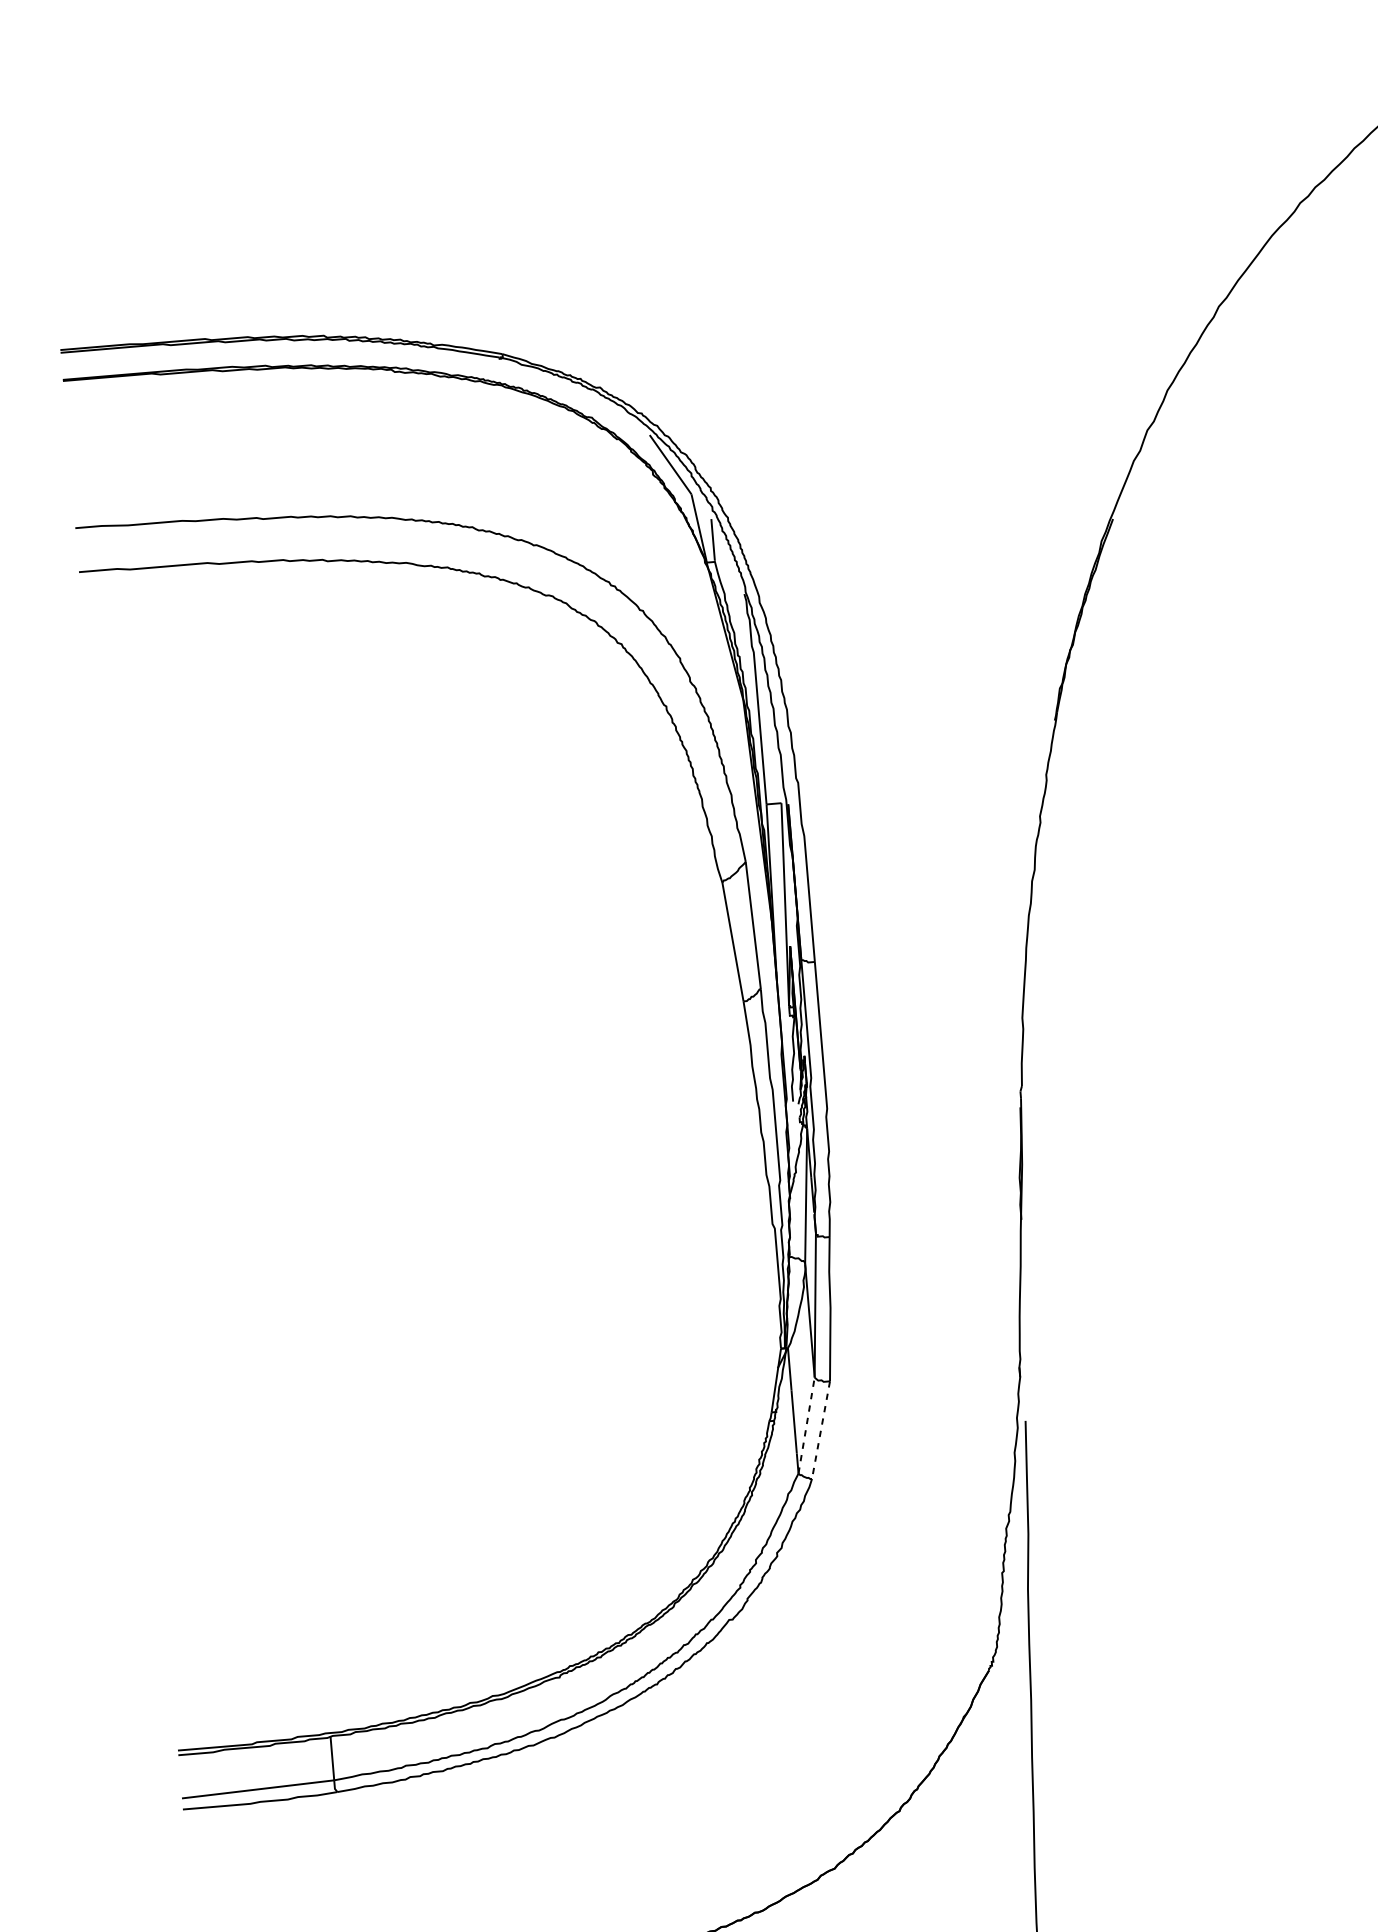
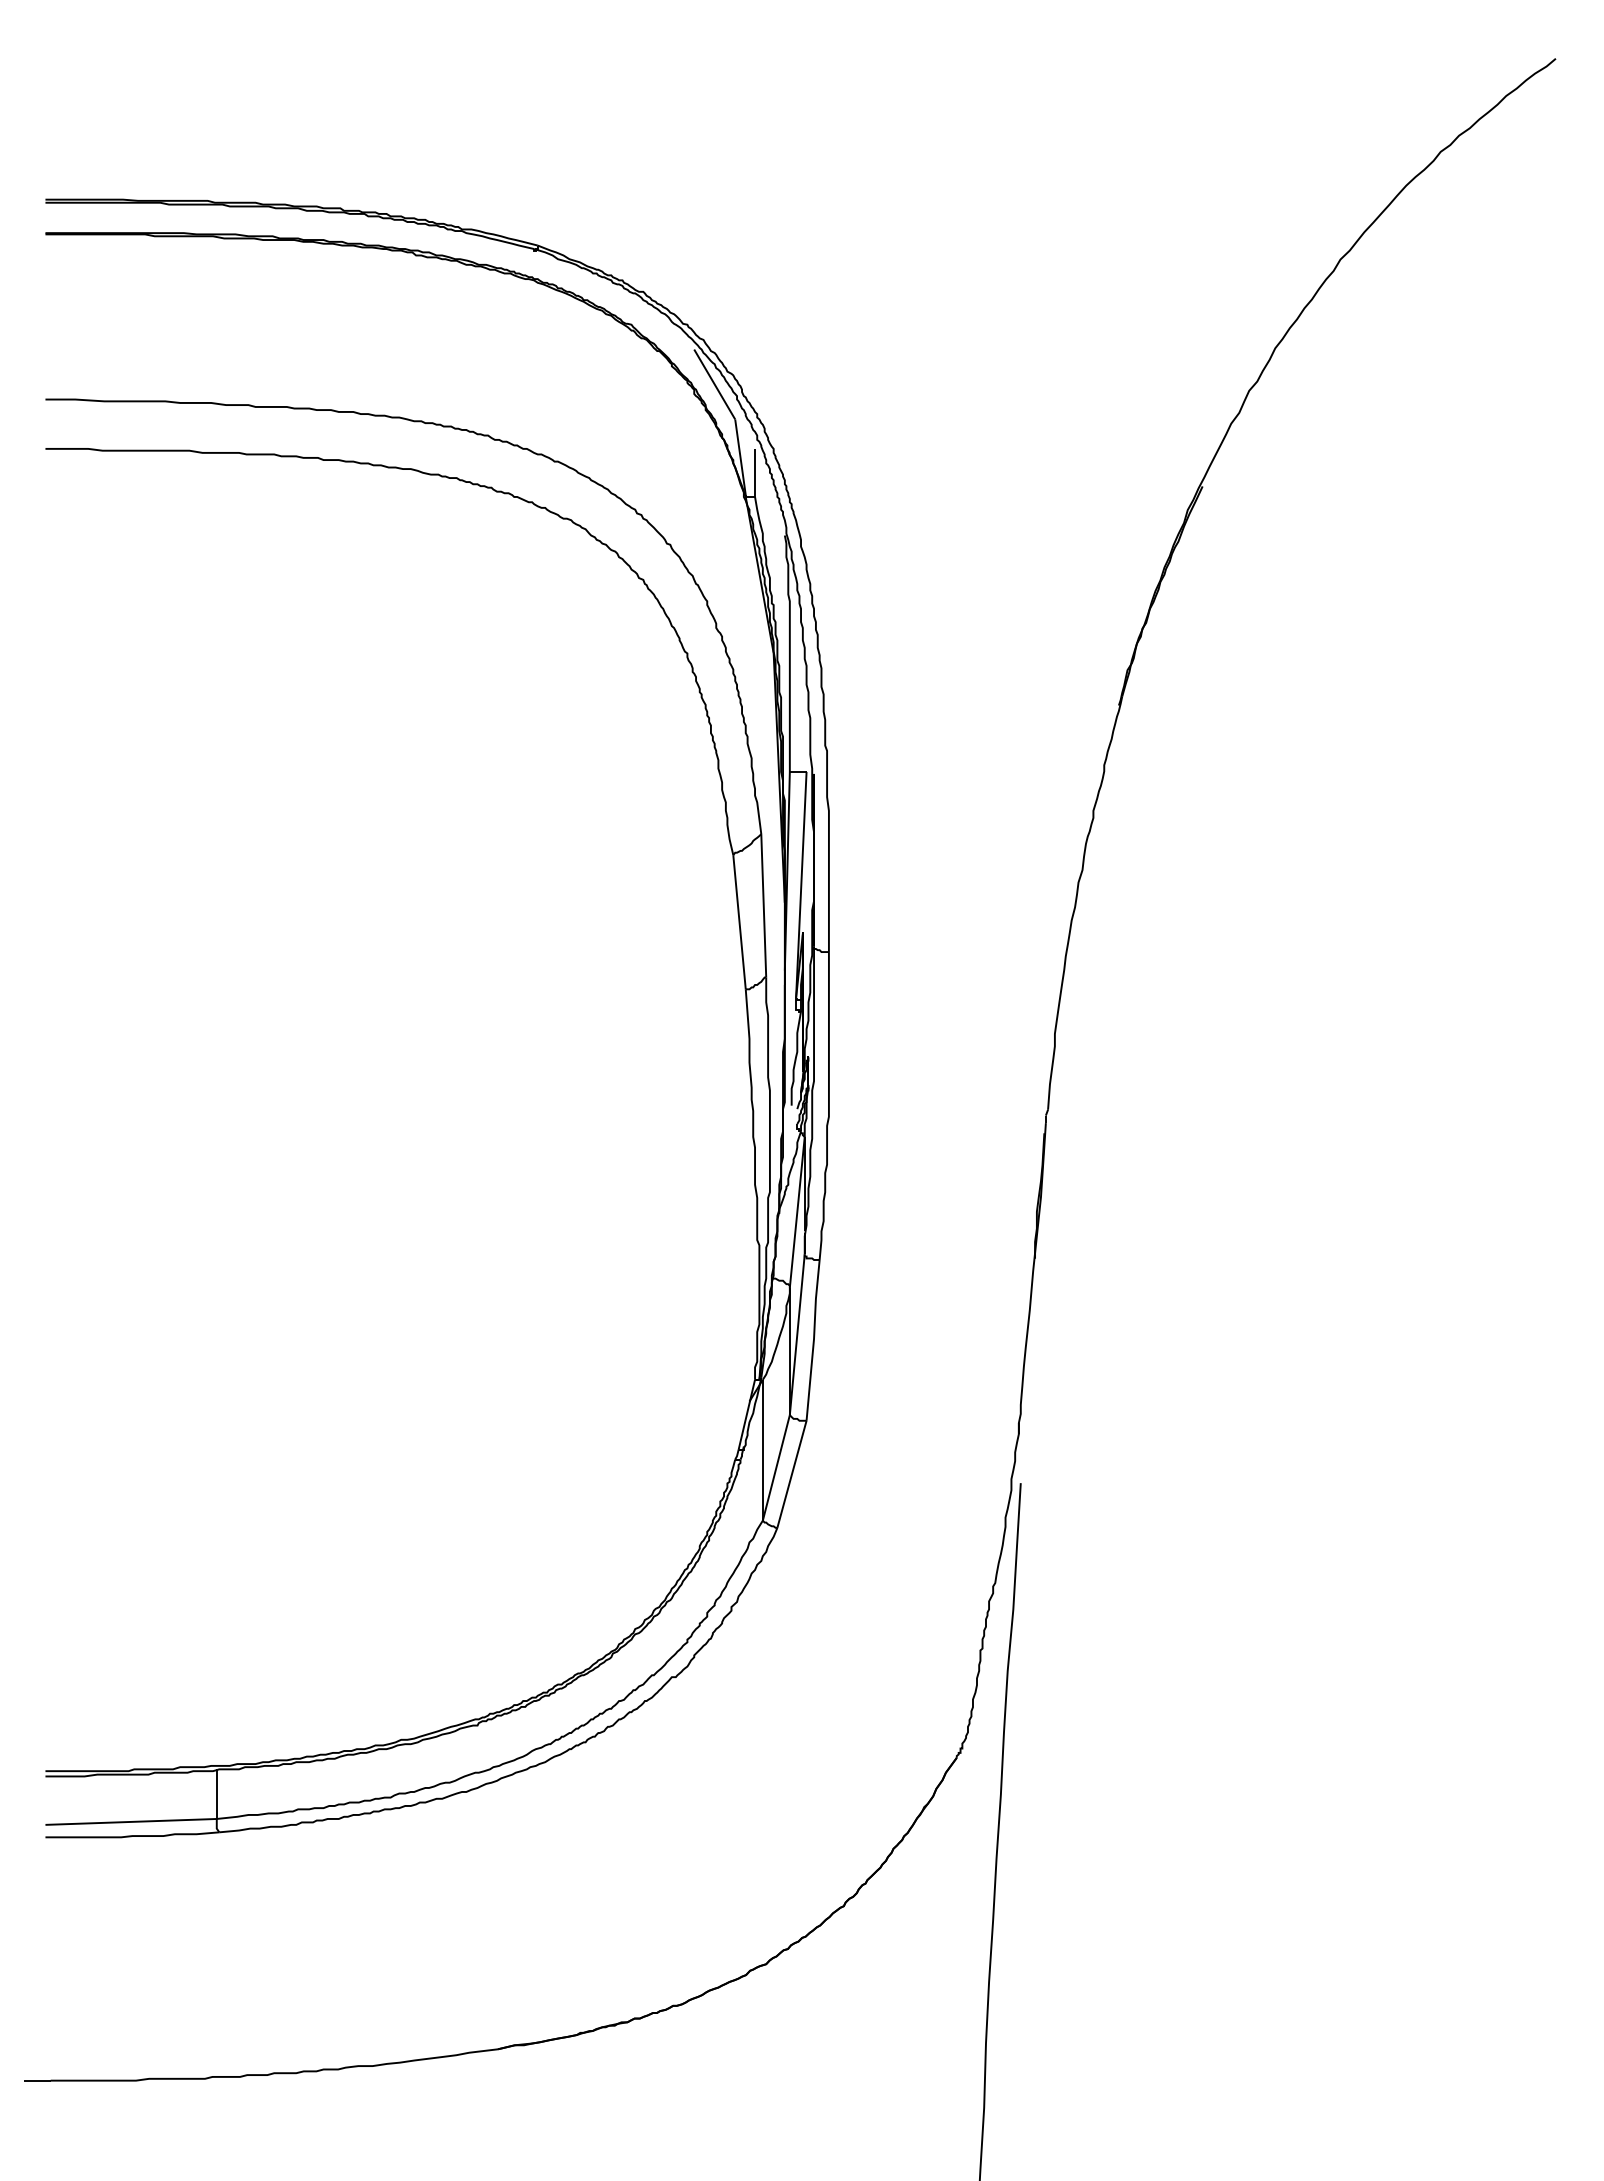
line: (806, 1425) -> (776, 1467), dashed -> solid
line: (820, 1430) -> (791, 1474), dashed -> solid

